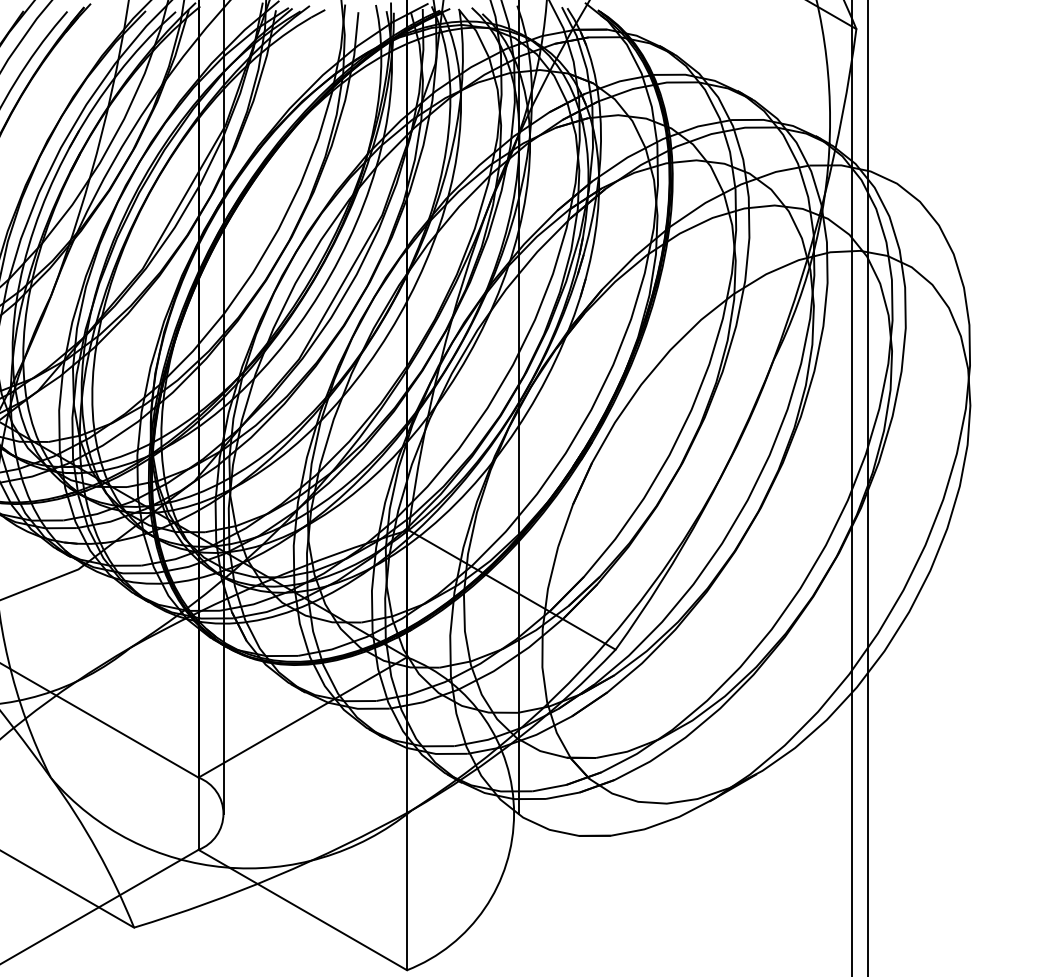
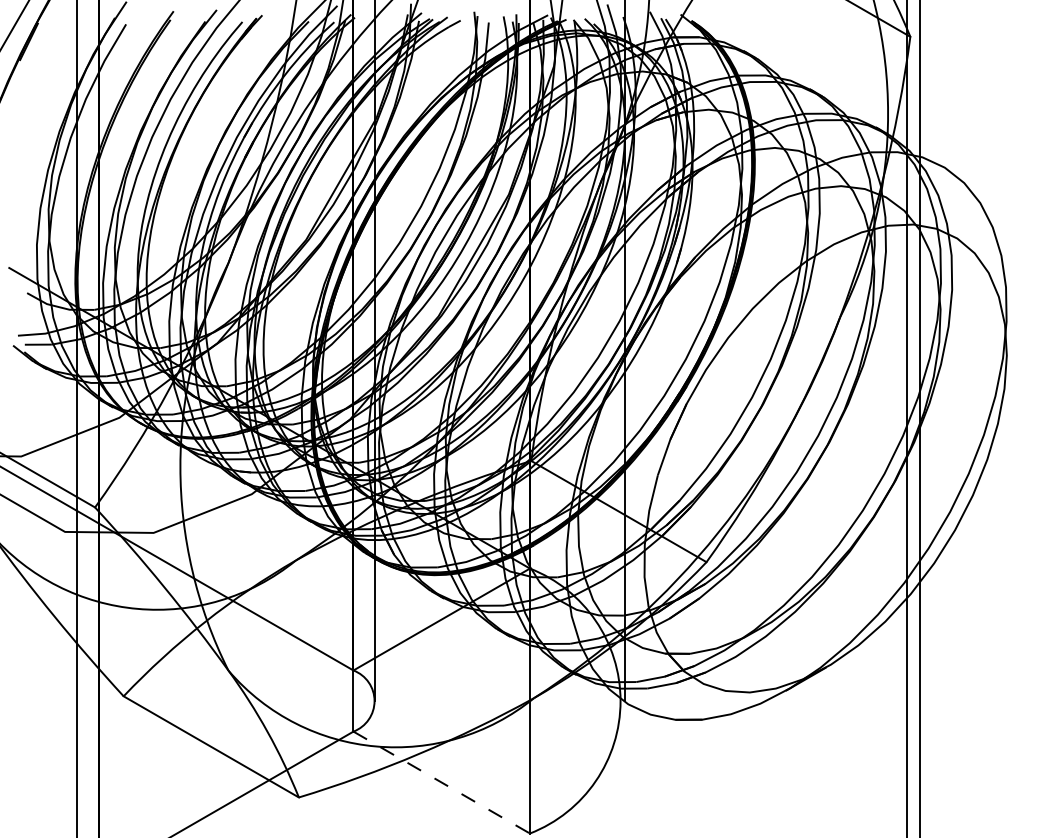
line: (302, 909) -> (441, 782), solid -> dashed

